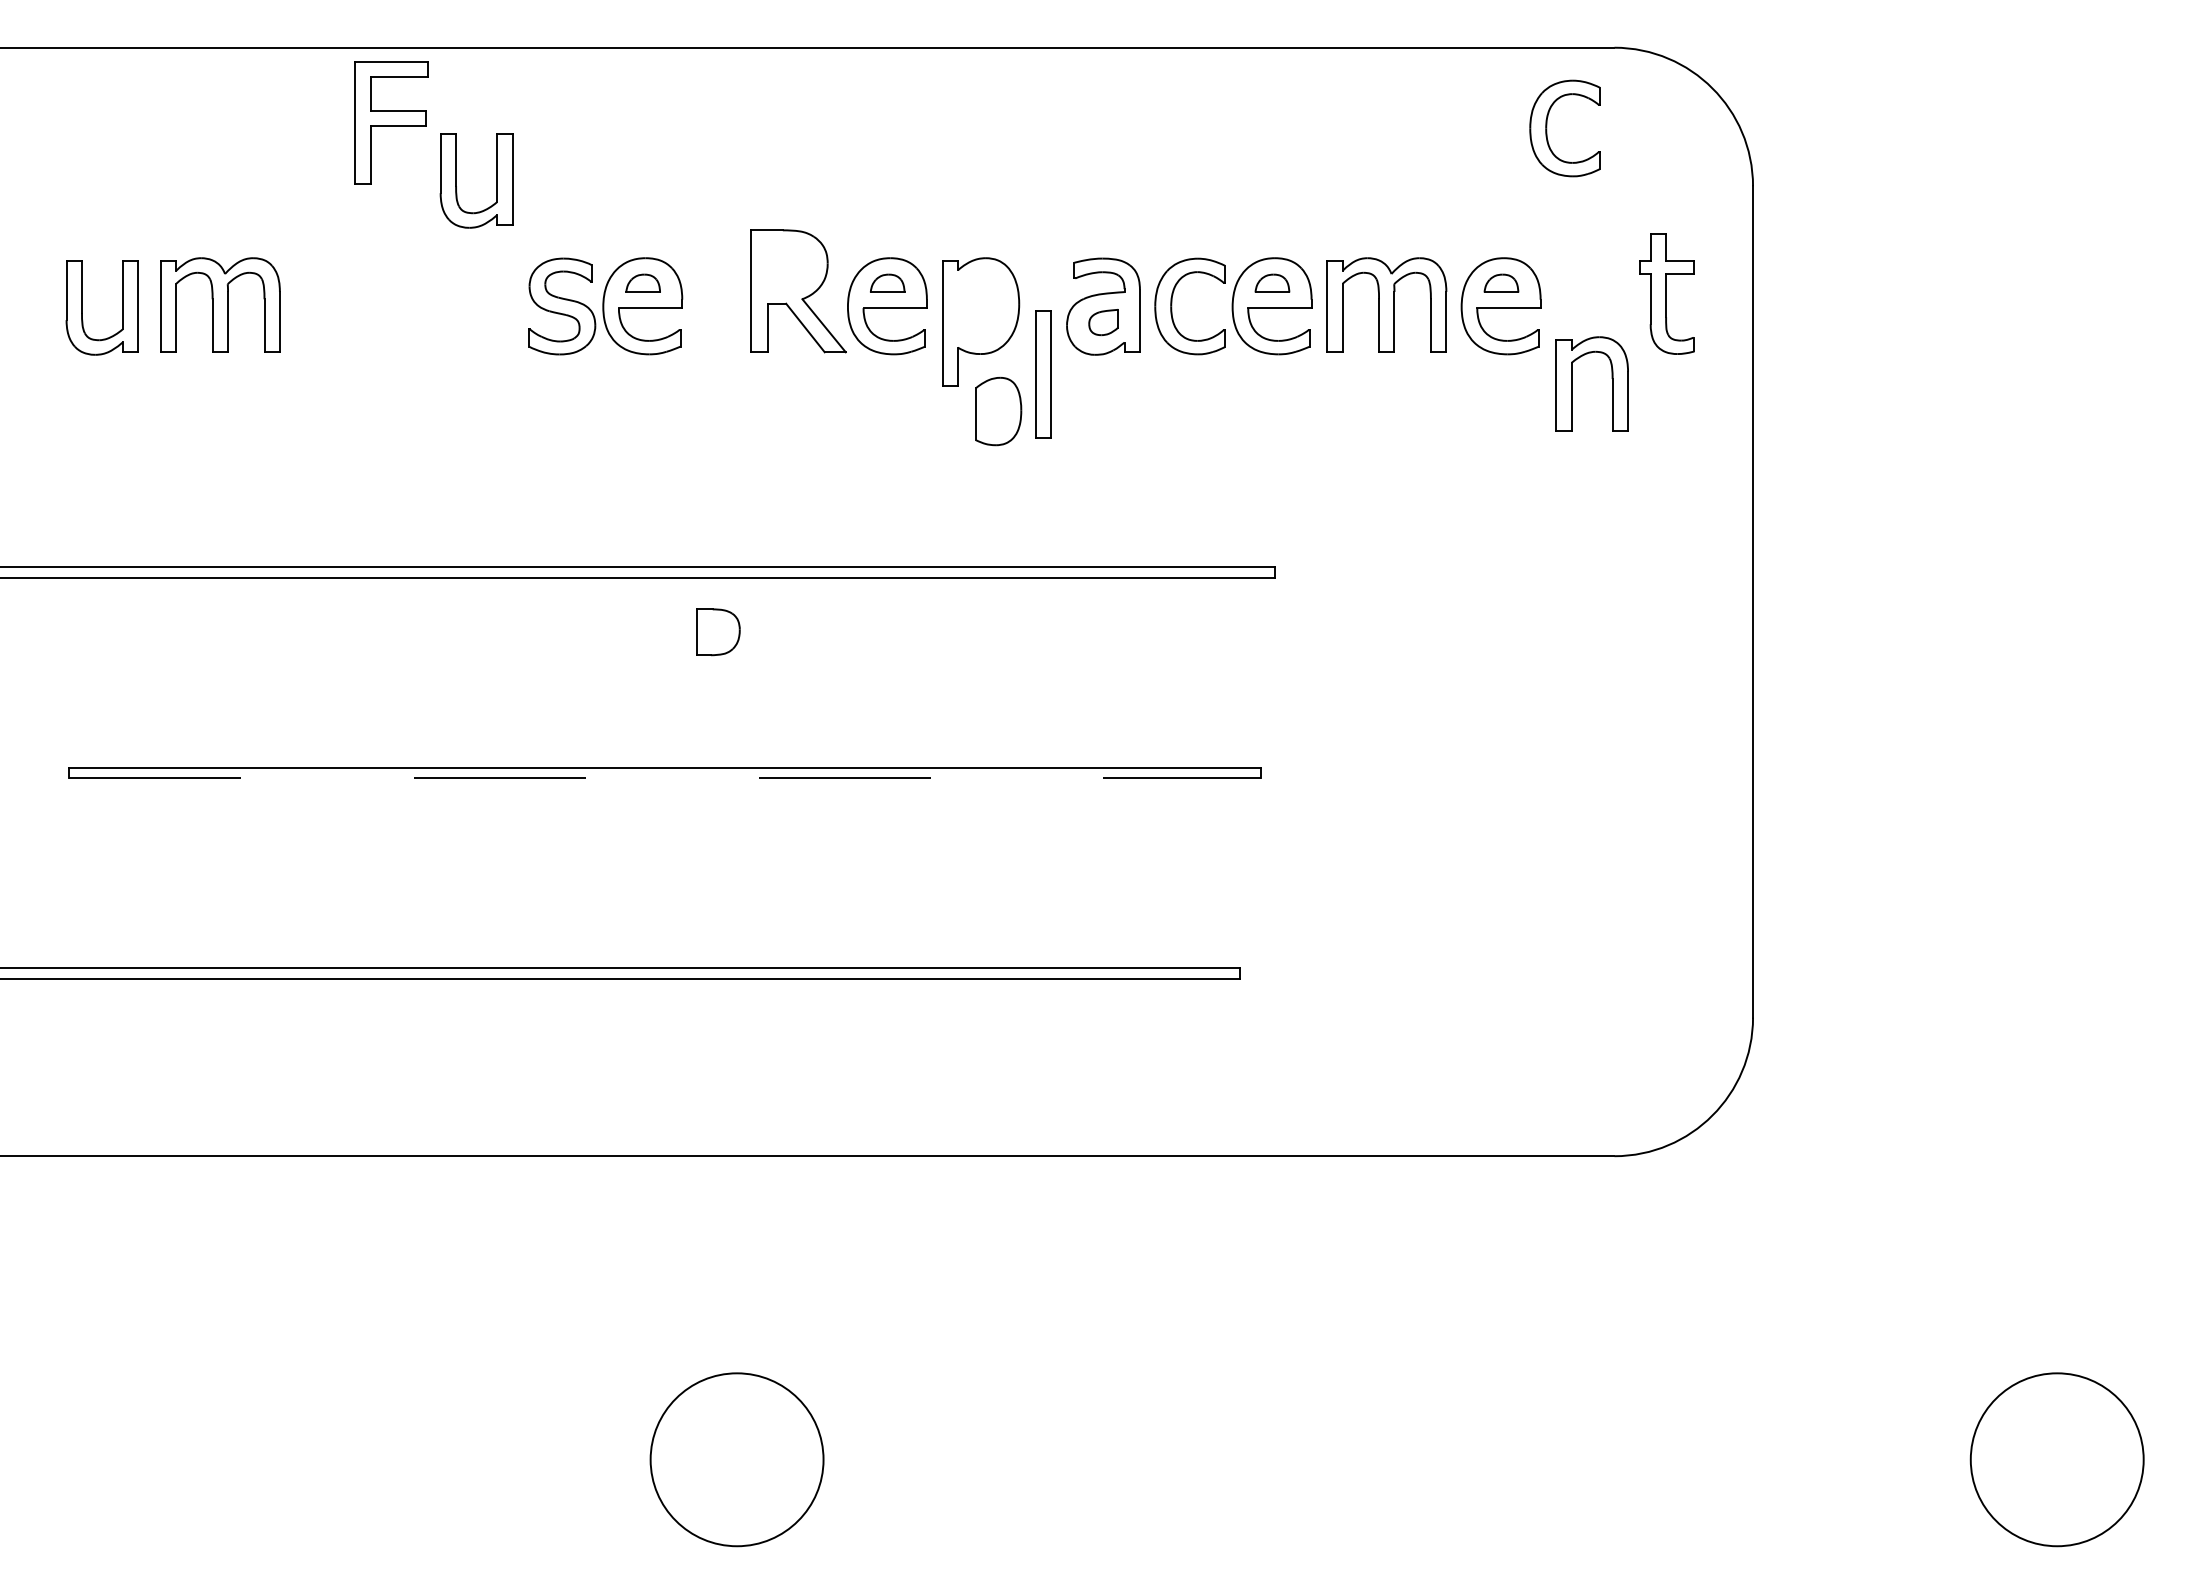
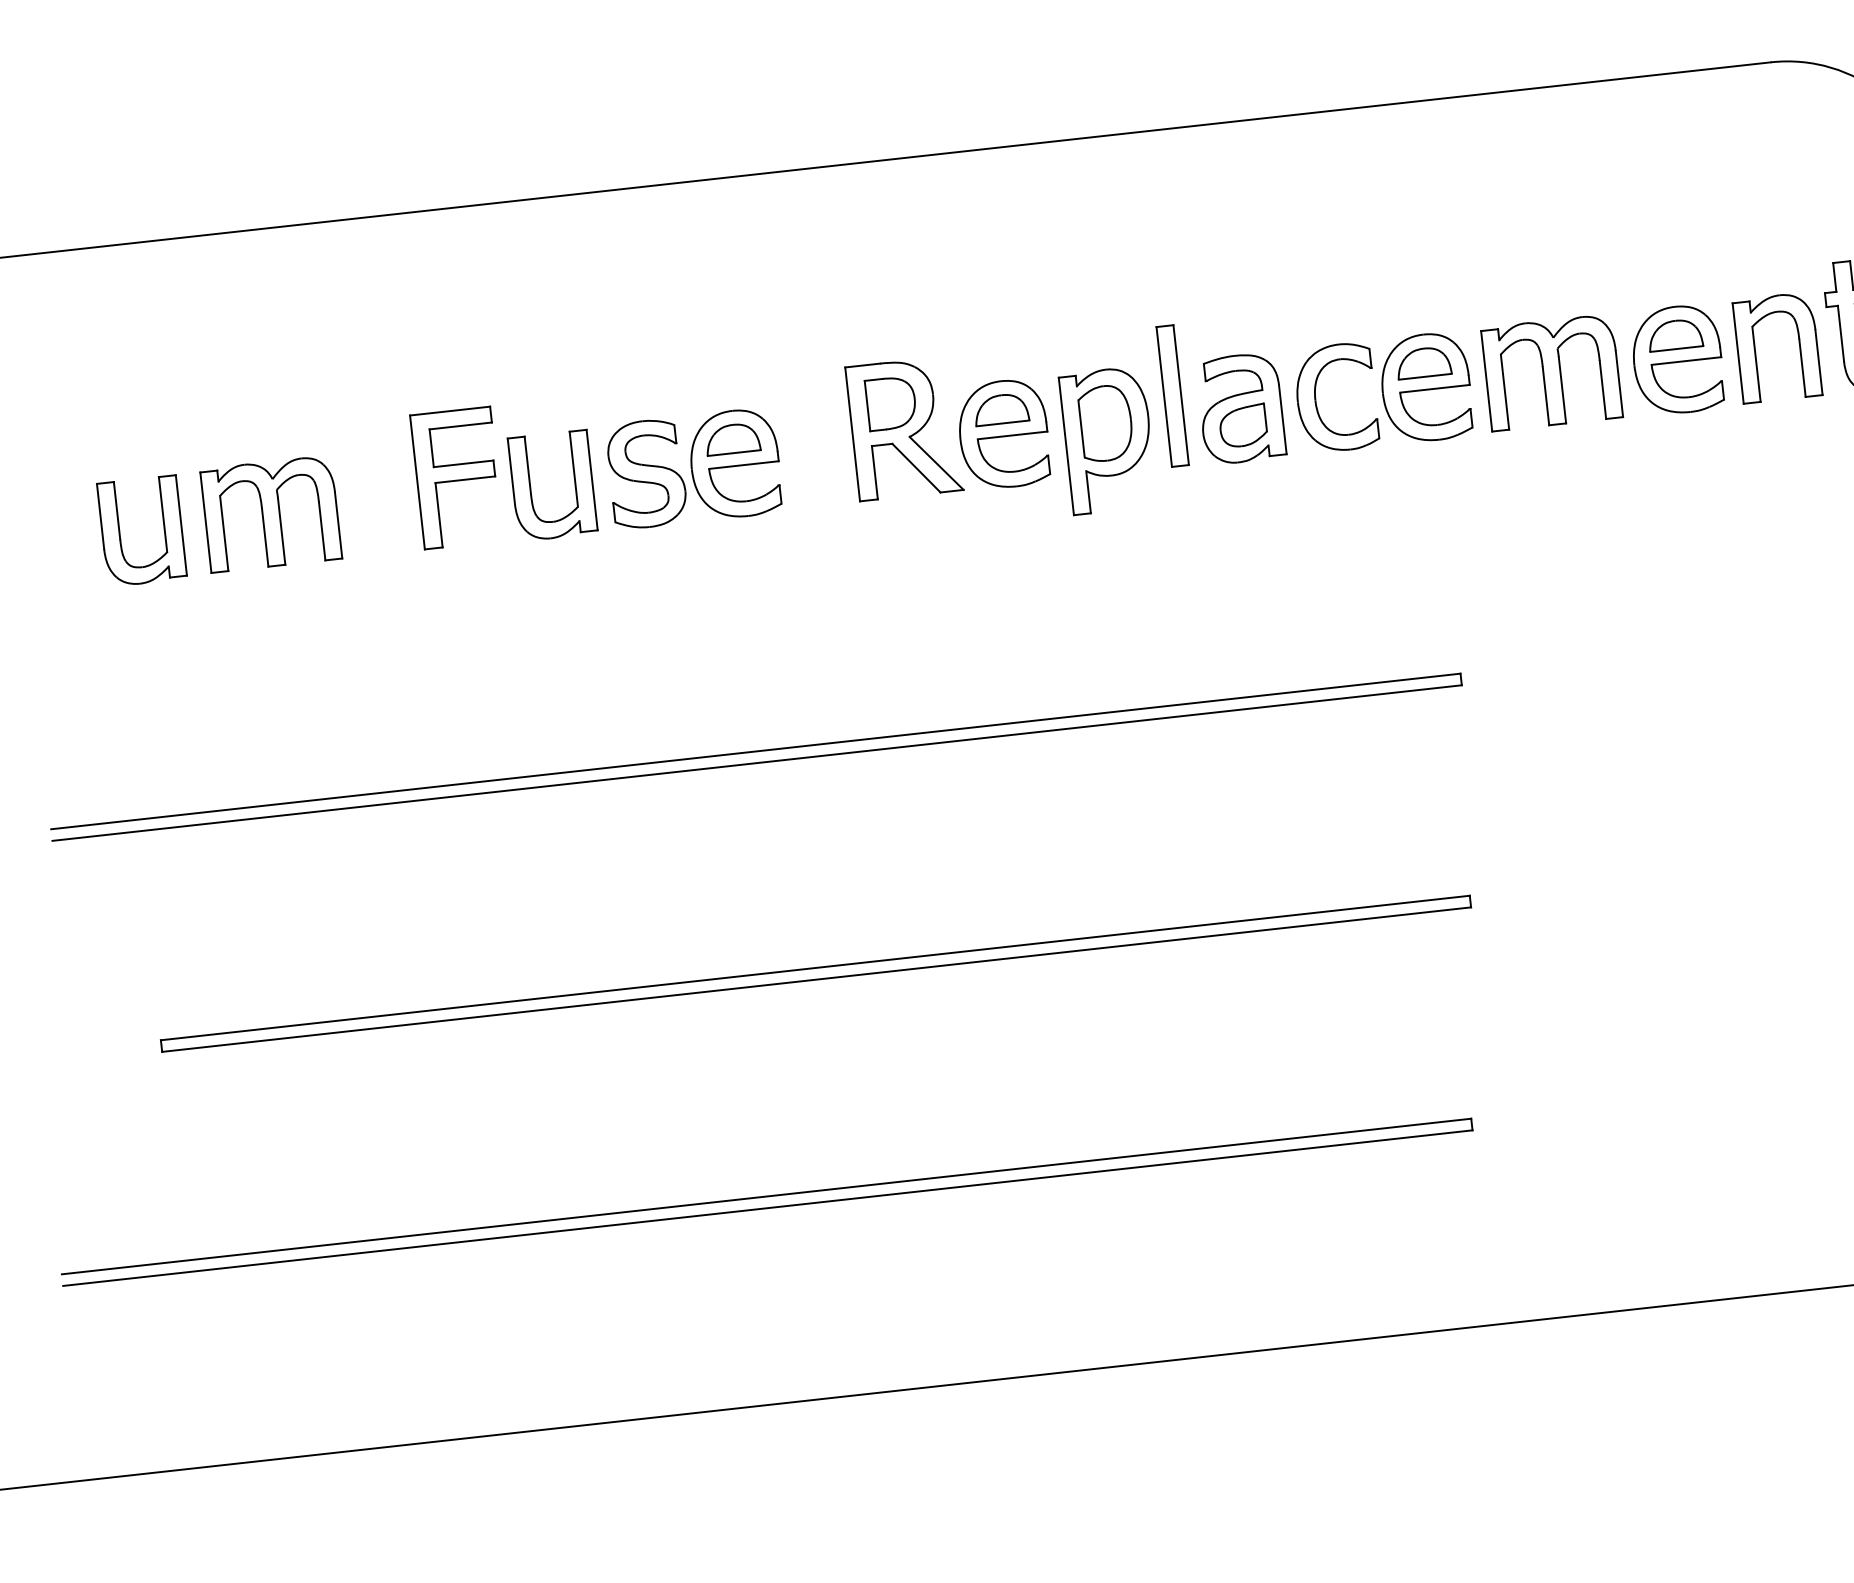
part: (391, 122) -> (457, 477), moved
part: (1547, 128) -> (1707, 159), removed
part: (456, 180) -> (530, 487), moved
part: (643, 283) -> (733, 438), size x1.43
part: (887, 283) -> (1001, 409), size x1.43
part: (1272, 283) -> (1423, 362), size x1.43
part: (1501, 283) -> (1675, 334), size x1.43
part: (1103, 322) -> (1243, 425), size x1.43
part: (1043, 374) -> (1173, 395), moved
part: (1572, 383) -> (1755, 349), moved
part: (998, 411) -> (1106, 423), moved
part: (718, 632) -> (891, 403), moved
line: (665, 778) -> (817, 979), dashed -> solid

